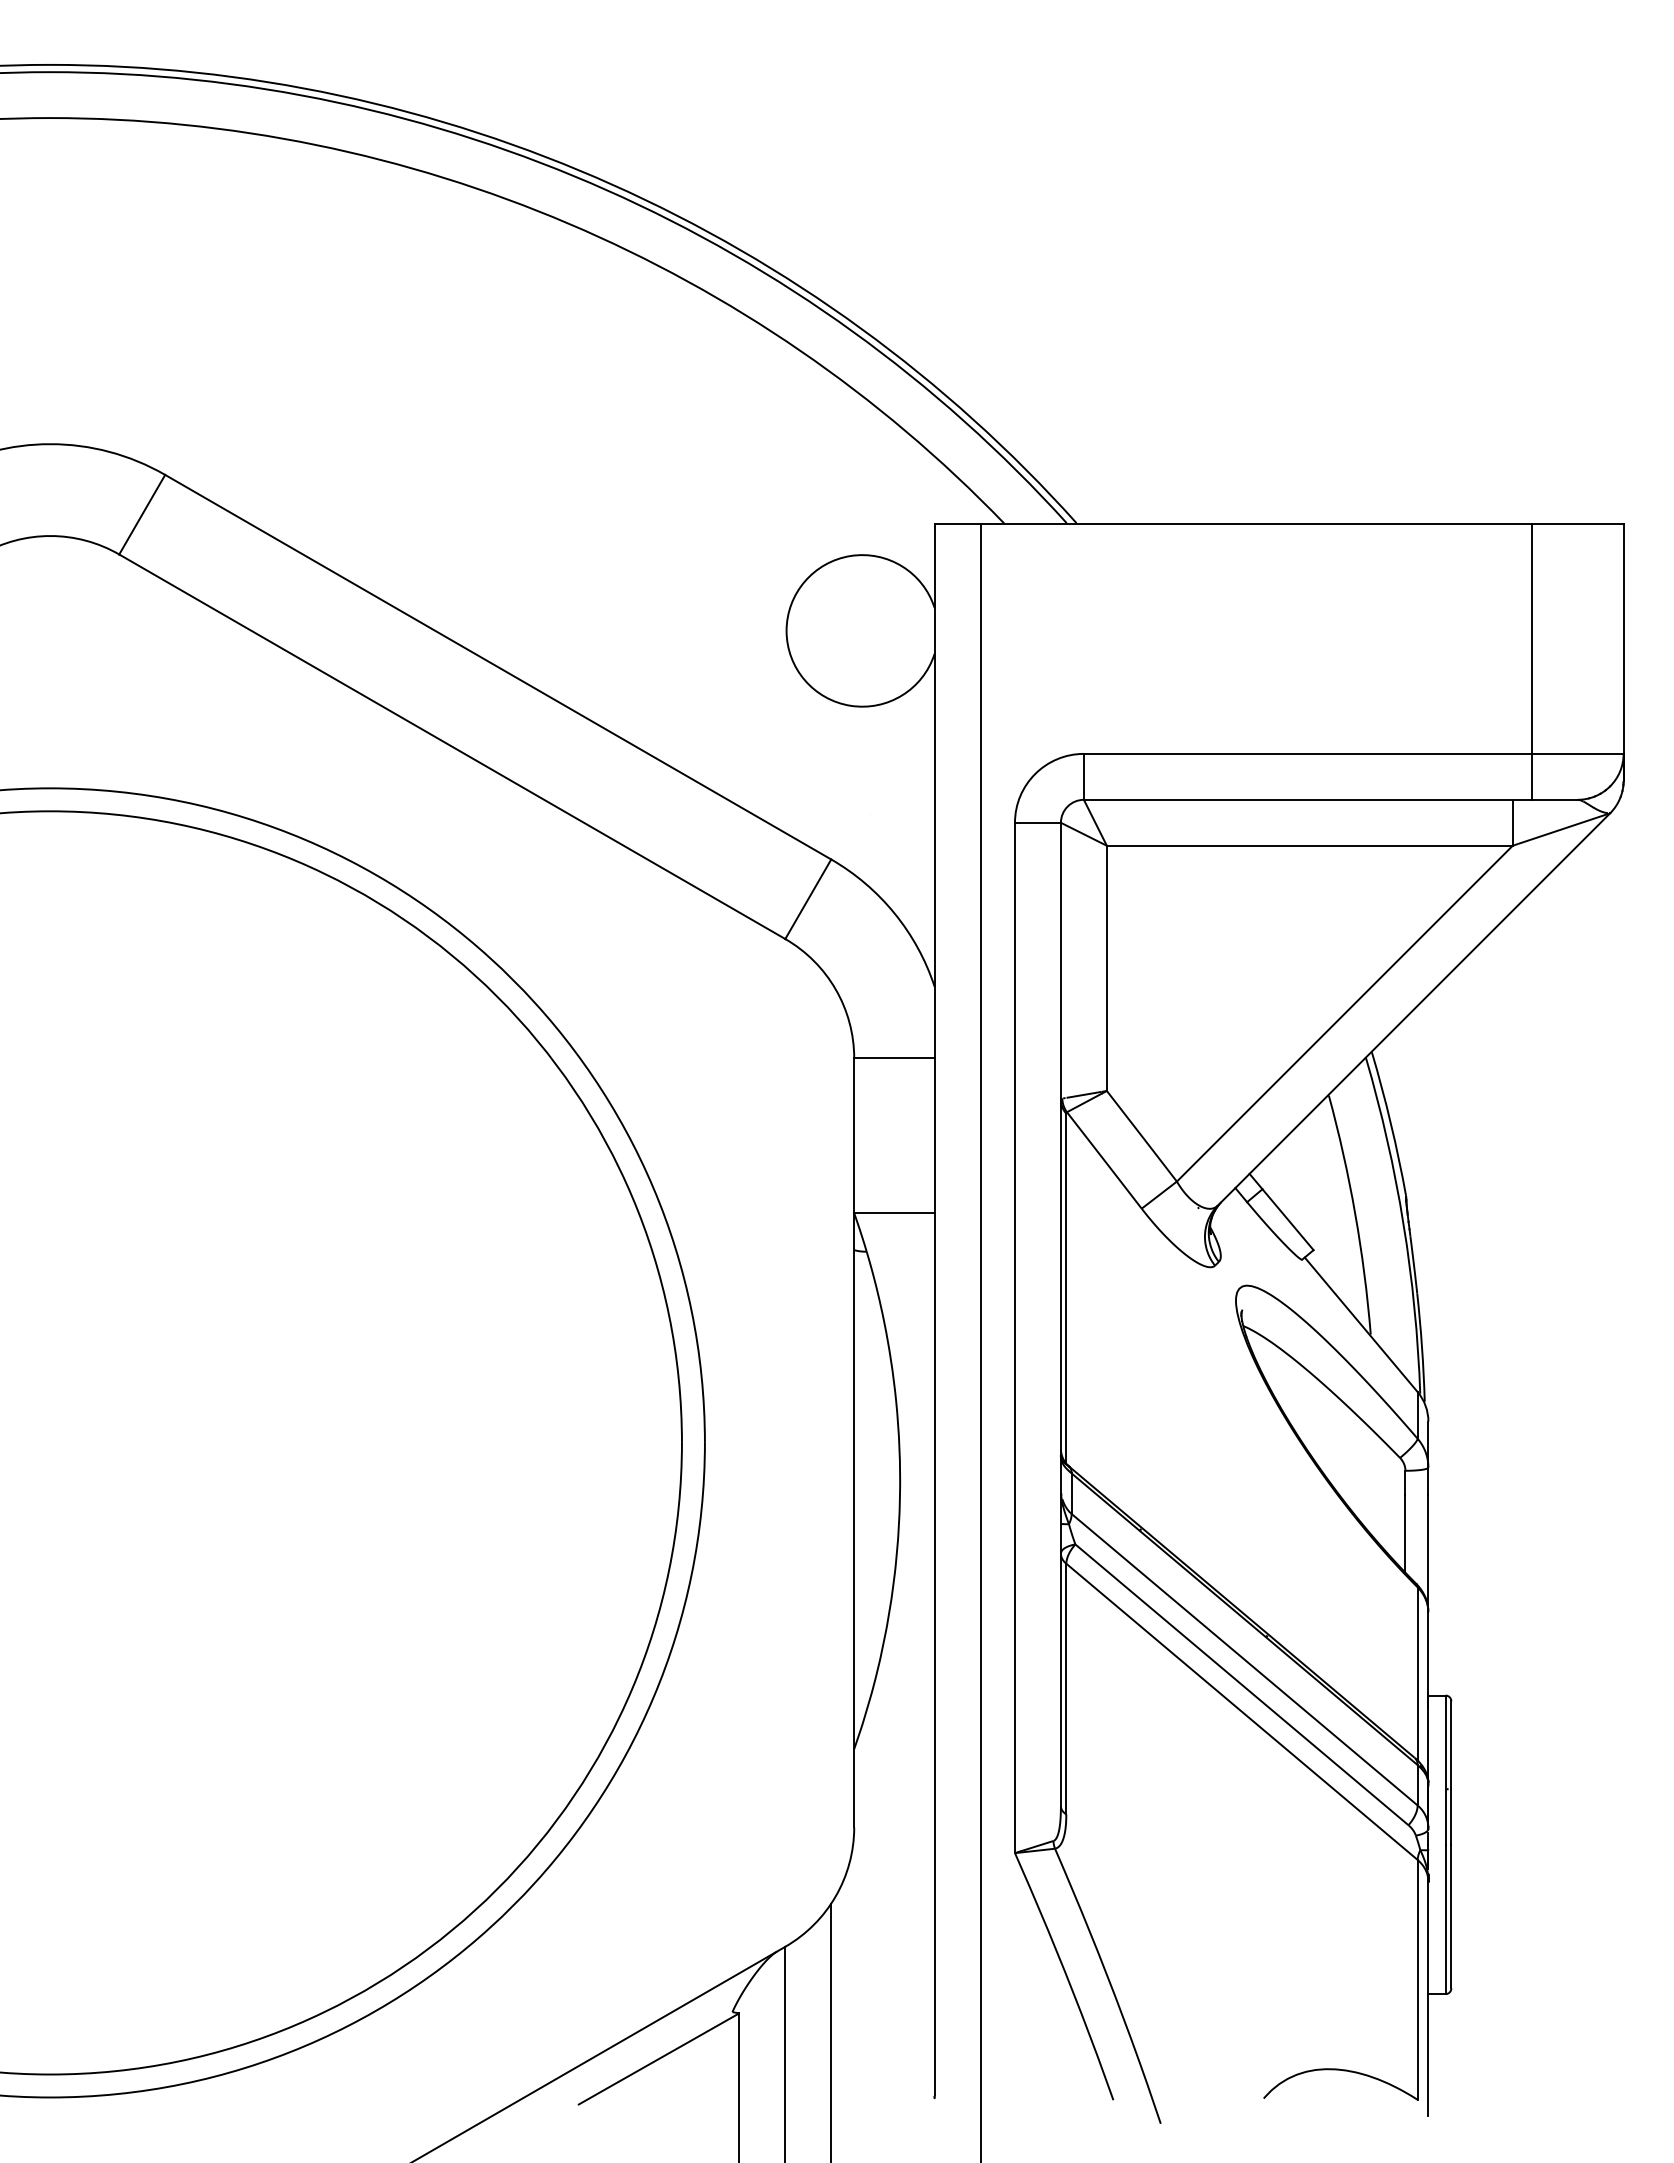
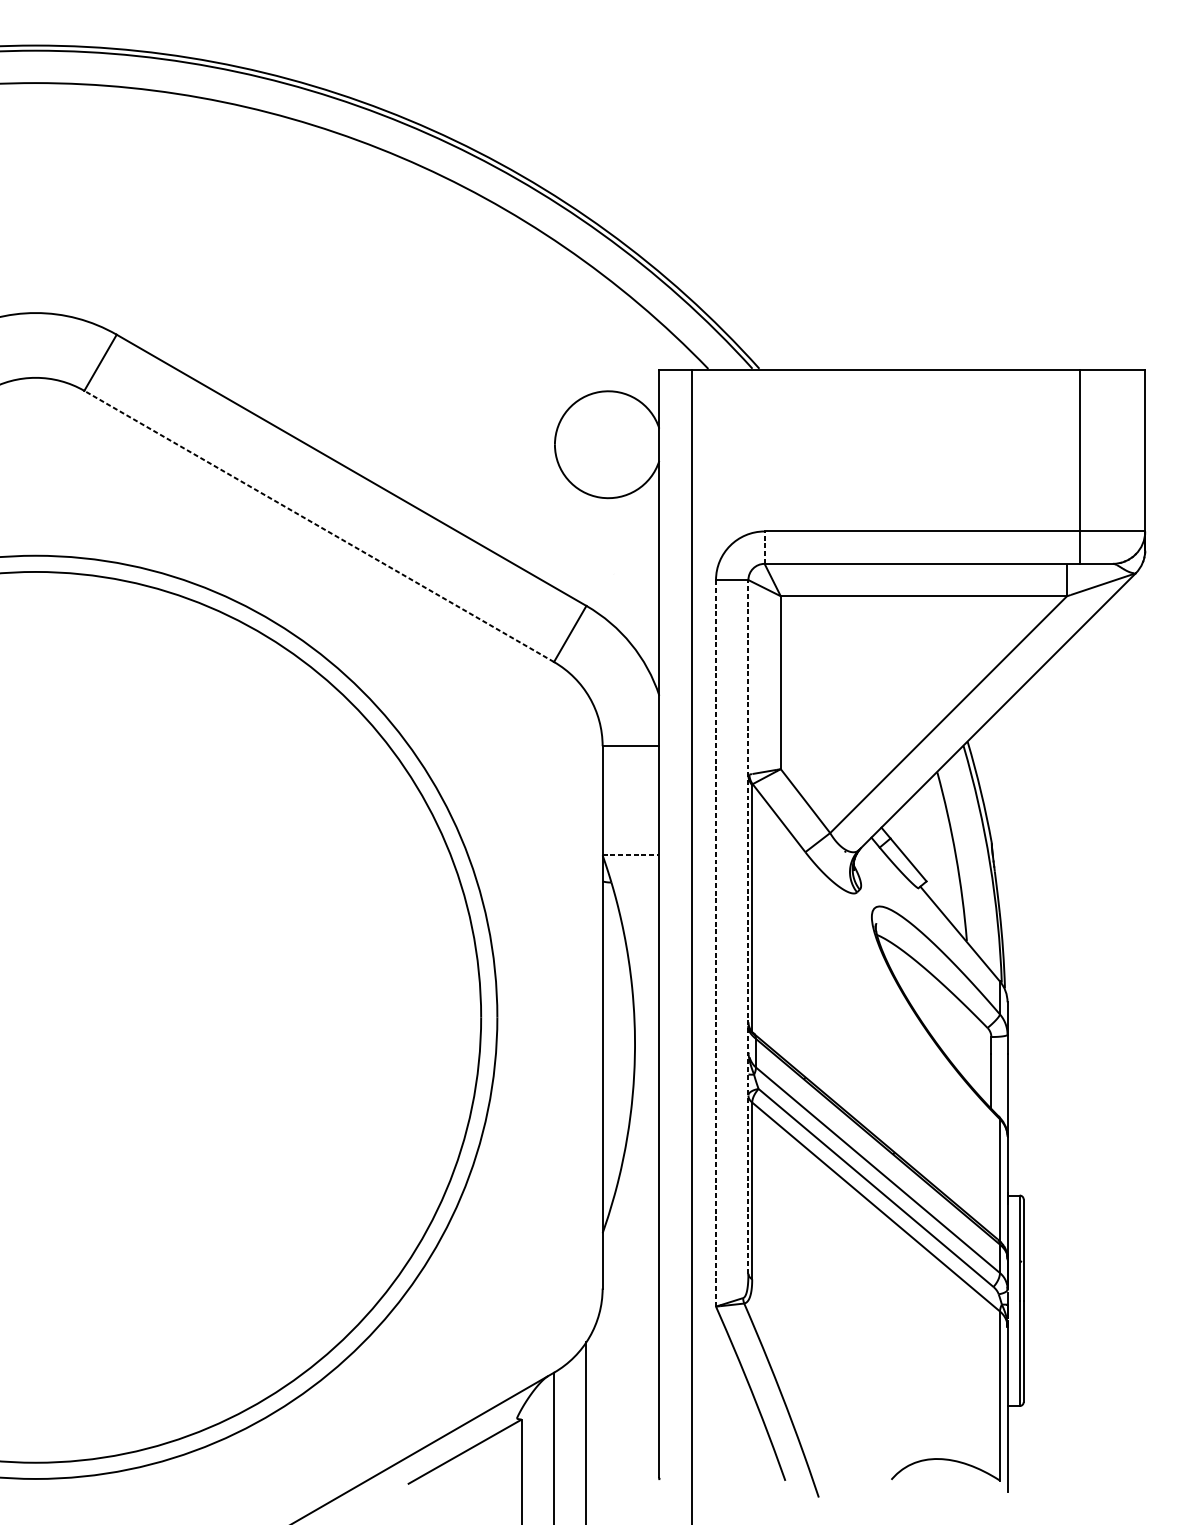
line: (452, 746) -> (319, 526), solid -> dashed
line: (1083, 776) -> (764, 547), solid -> dashed
line: (894, 1213) -> (631, 855), solid -> dashed
line: (1060, 1314) -> (748, 926), solid -> dashed
line: (1014, 1337) -> (715, 943), solid -> dashed

